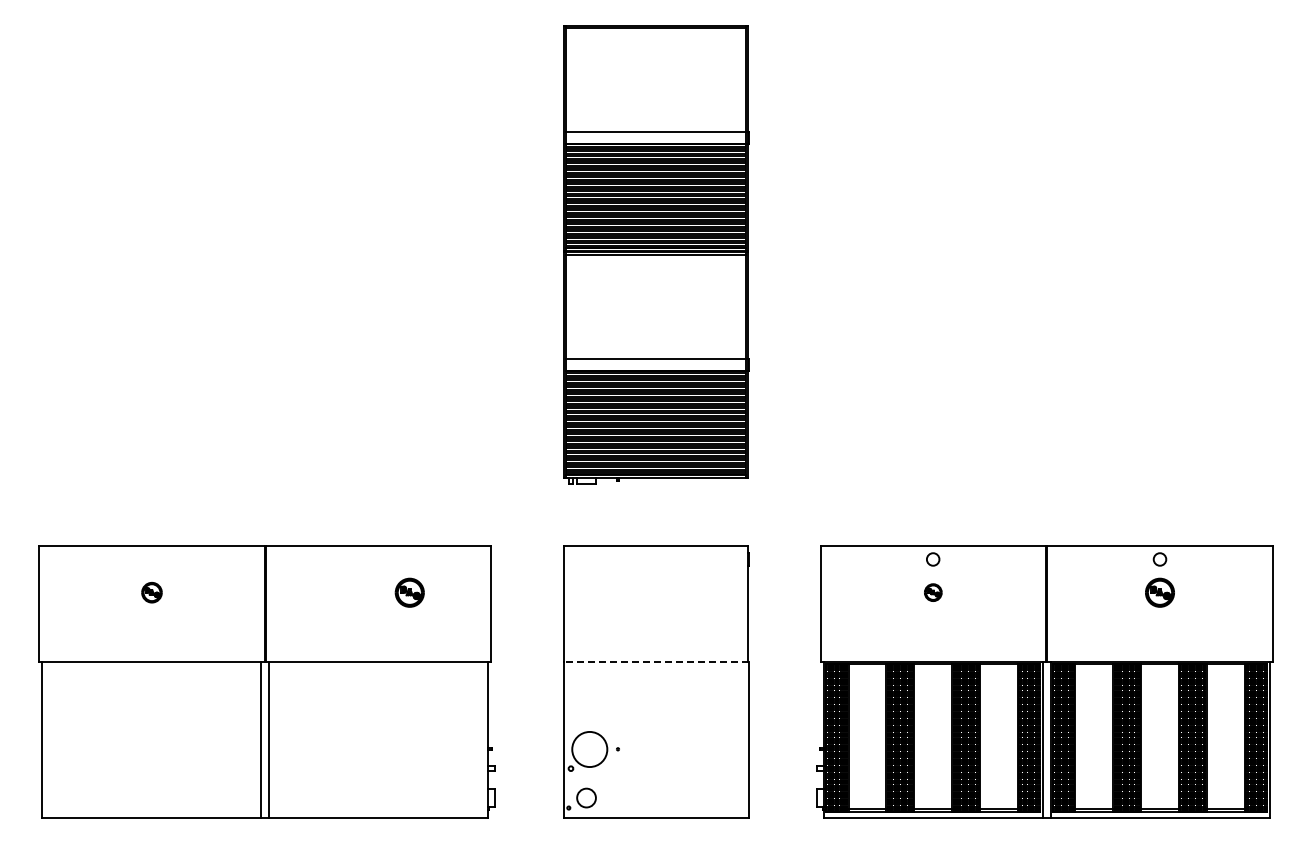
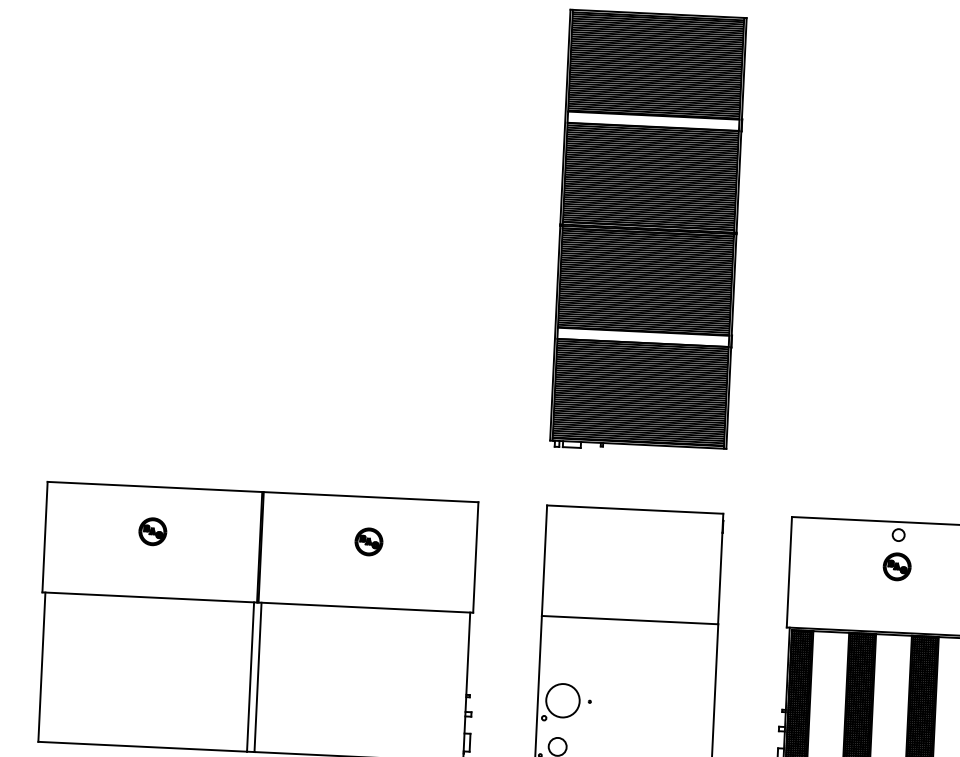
hatch: (655, 80) -> (655, 66), added
hatch: (655, 306) -> (645, 281), added
part: (151, 592) -> (152, 531), size x1.43
part: (409, 592) -> (368, 541), moved
part: (933, 592) -> (897, 566), size x1.67
line: (656, 661) -> (630, 619), dashed -> solid

